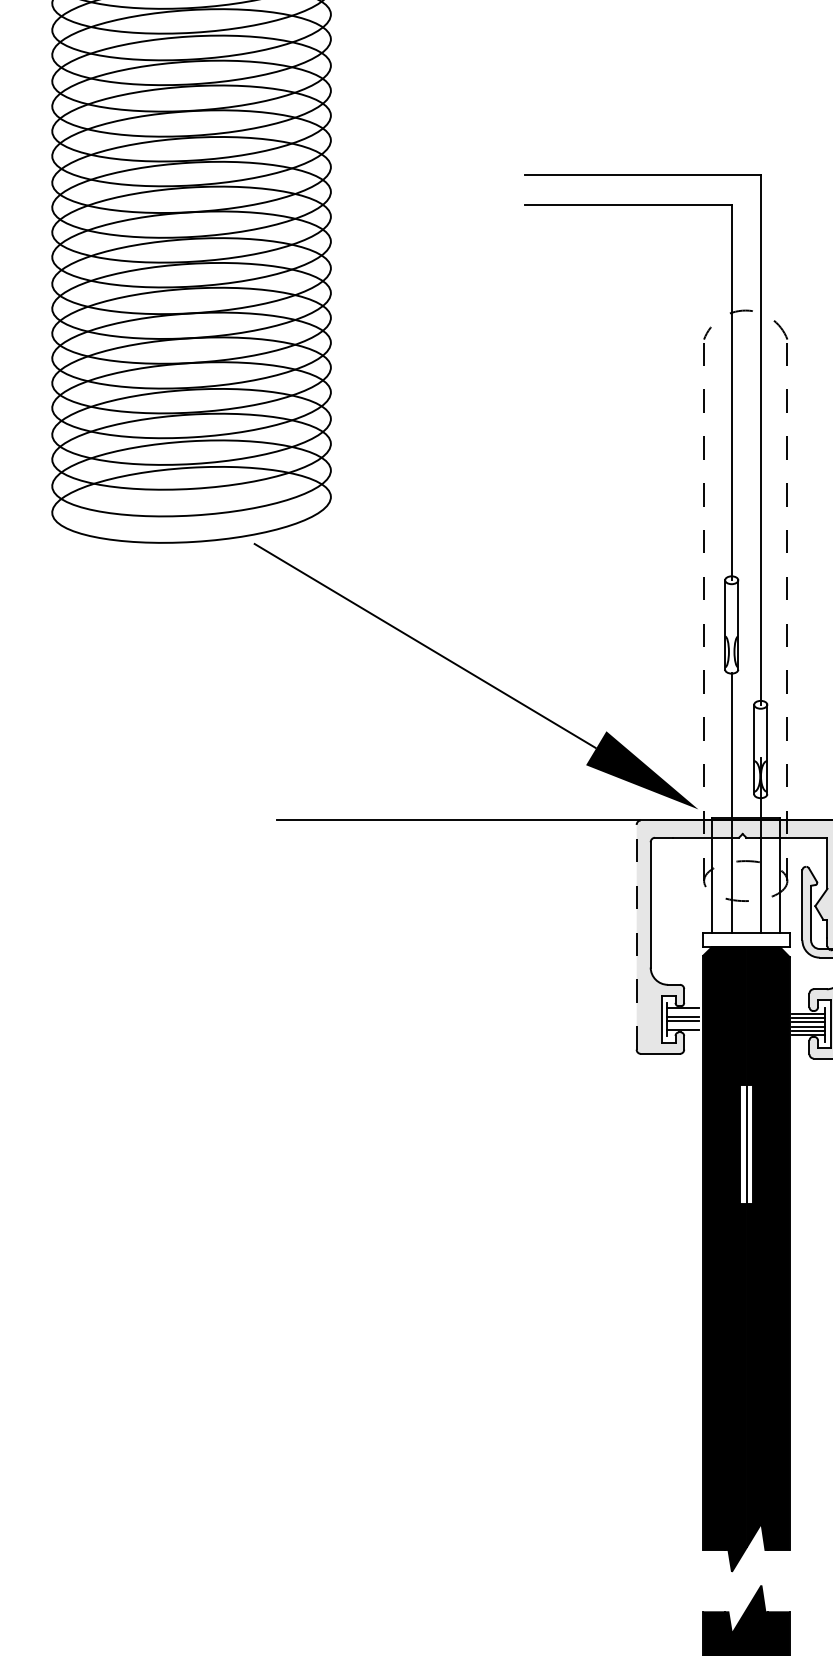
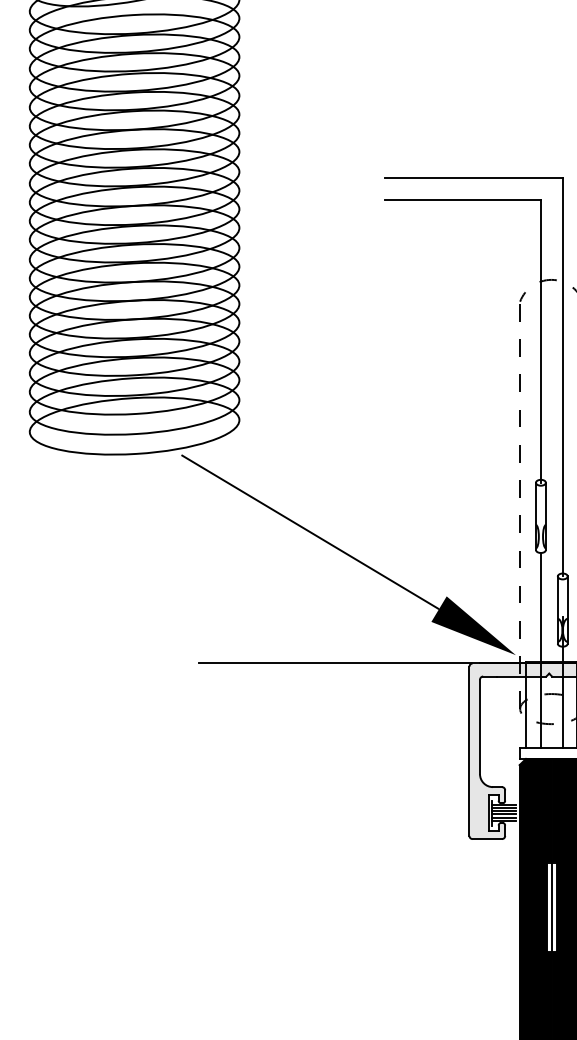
line: (636, 936) -> (469, 750), dashed -> solid
line: (682, 1012) -> (503, 807), added
line: (682, 1025) -> (503, 817), added

